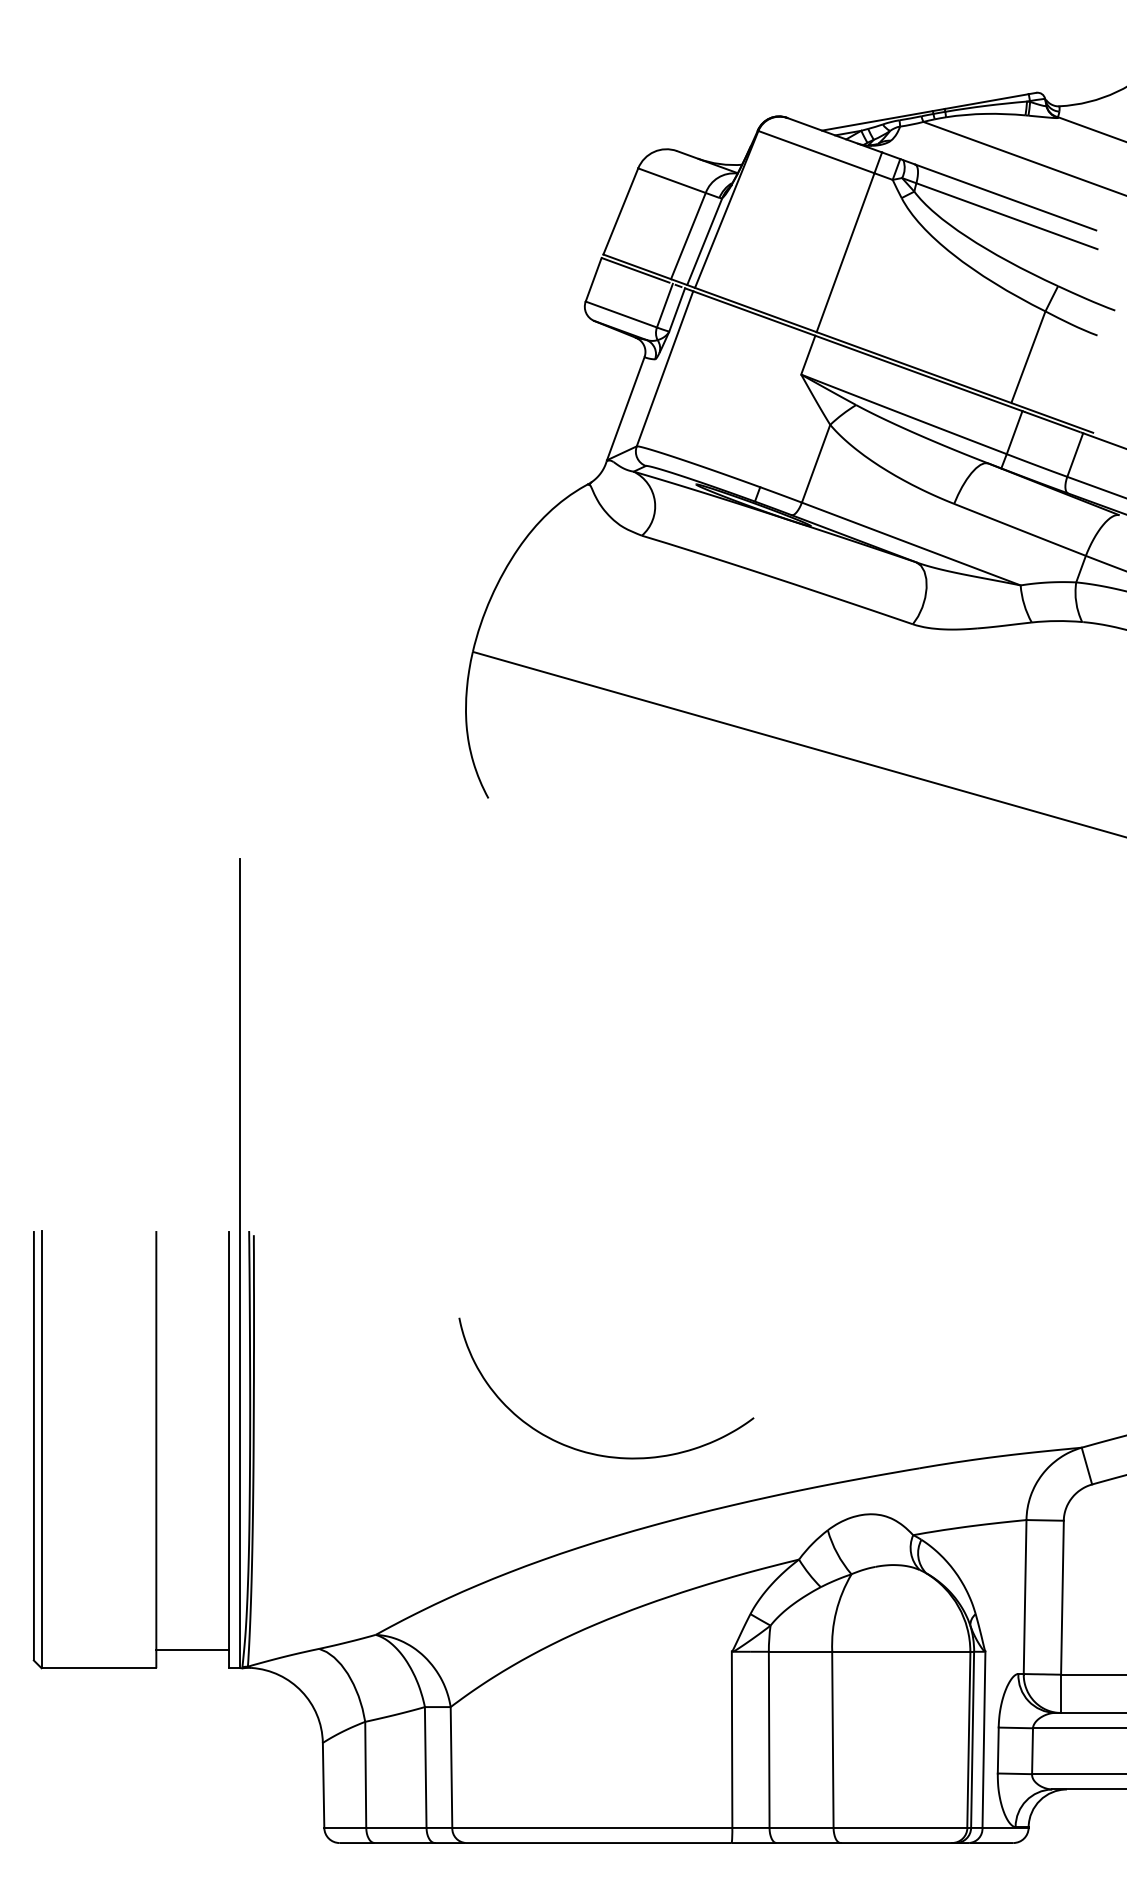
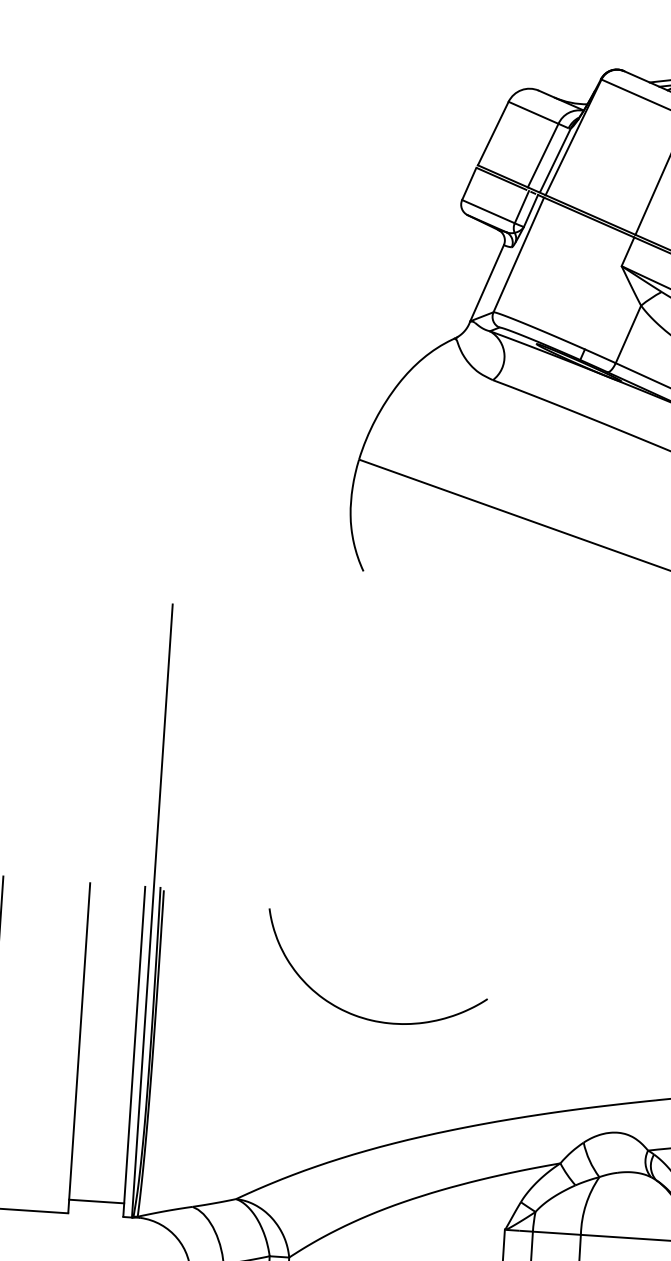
curve: (591, 1452) -> (362, 1017), moved

